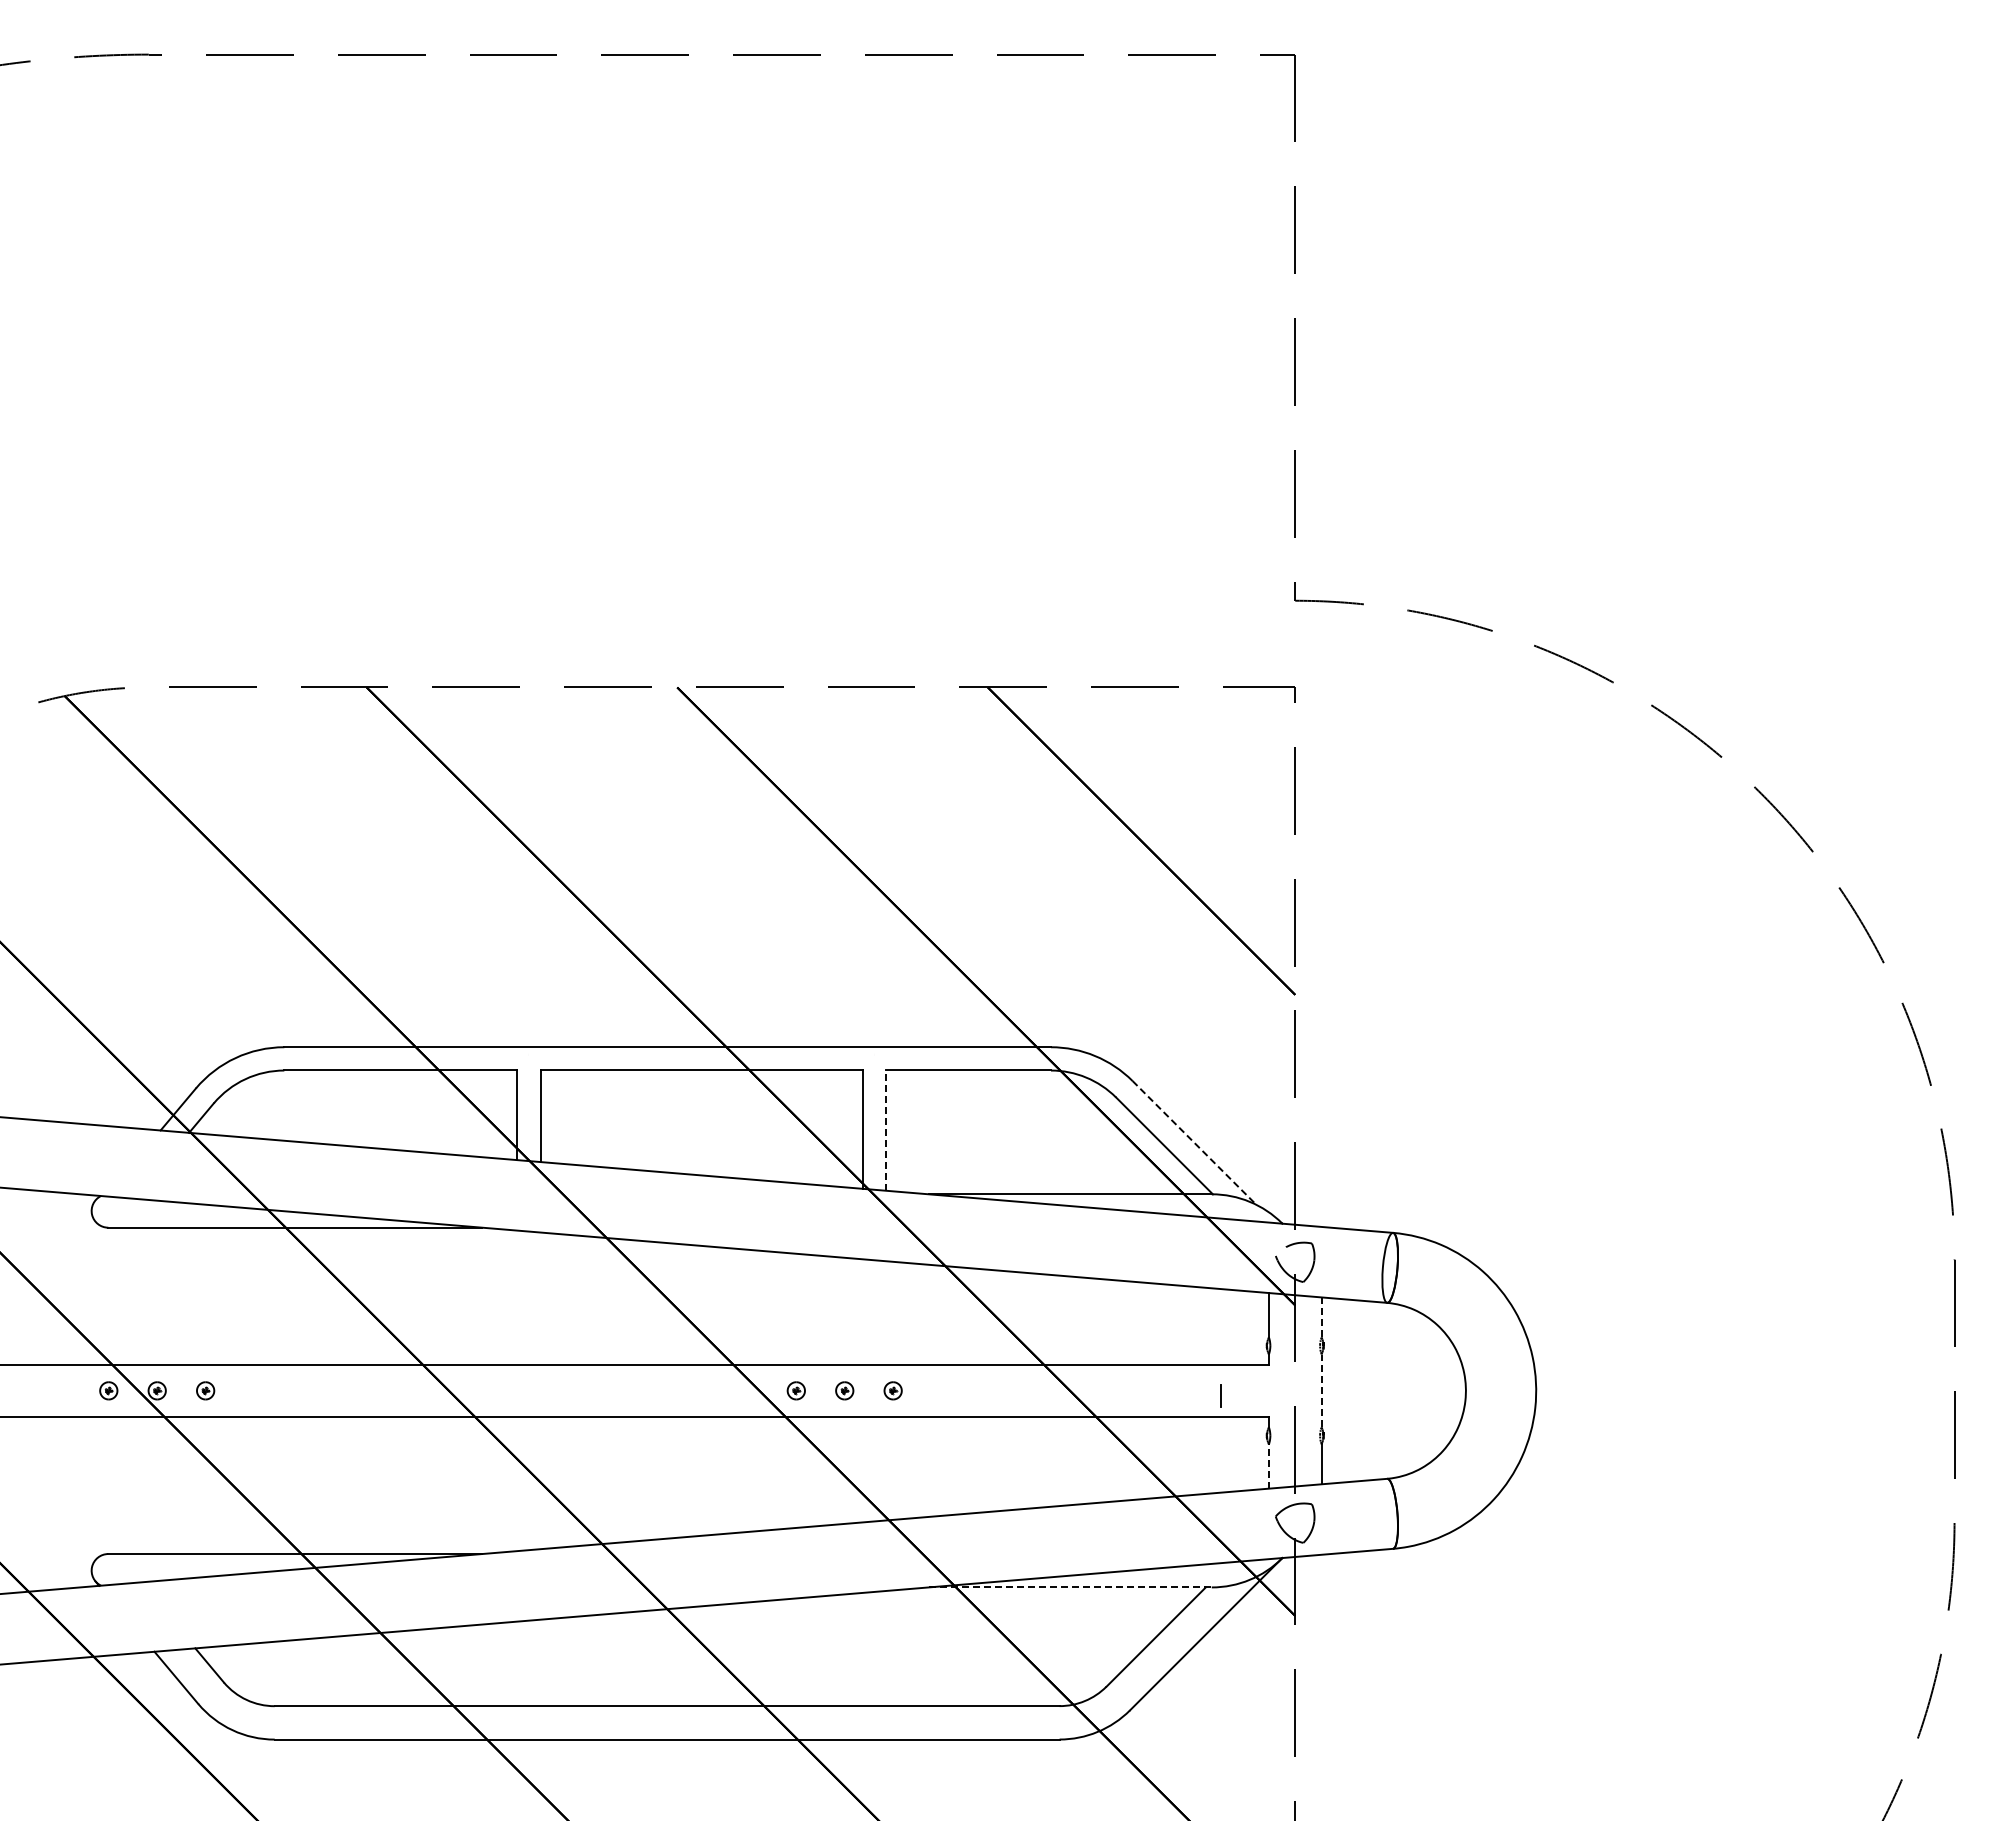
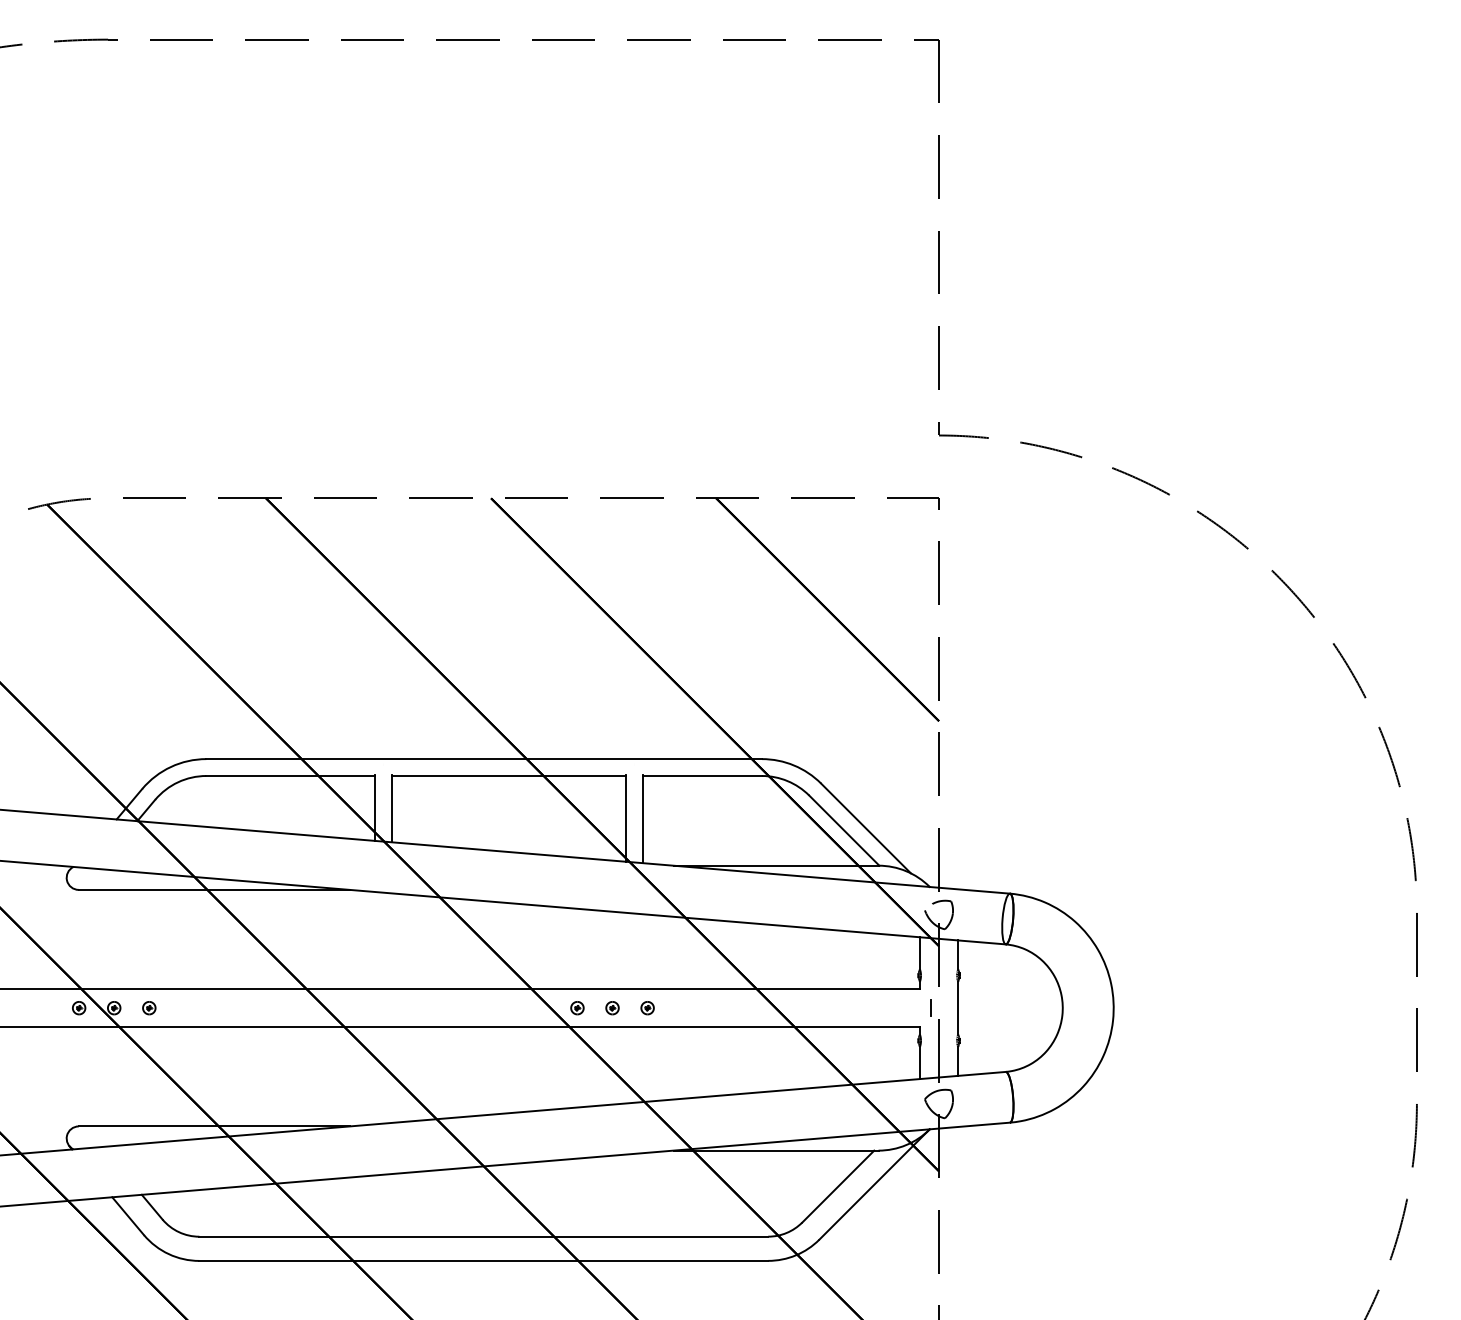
line: (886, 1129) -> (642, 818), dashed -> solid
line: (1194, 1142) -> (866, 828), dashed -> solid
line: (1321, 1317) -> (958, 954), dashed -> solid
line: (1321, 1390) -> (958, 1007), dashed -> solid
line: (1220, 1395) -> (930, 1007), moved
line: (1268, 1466) -> (919, 1062), dashed -> solid
line: (1070, 1587) -> (776, 1150), dashed -> solid

